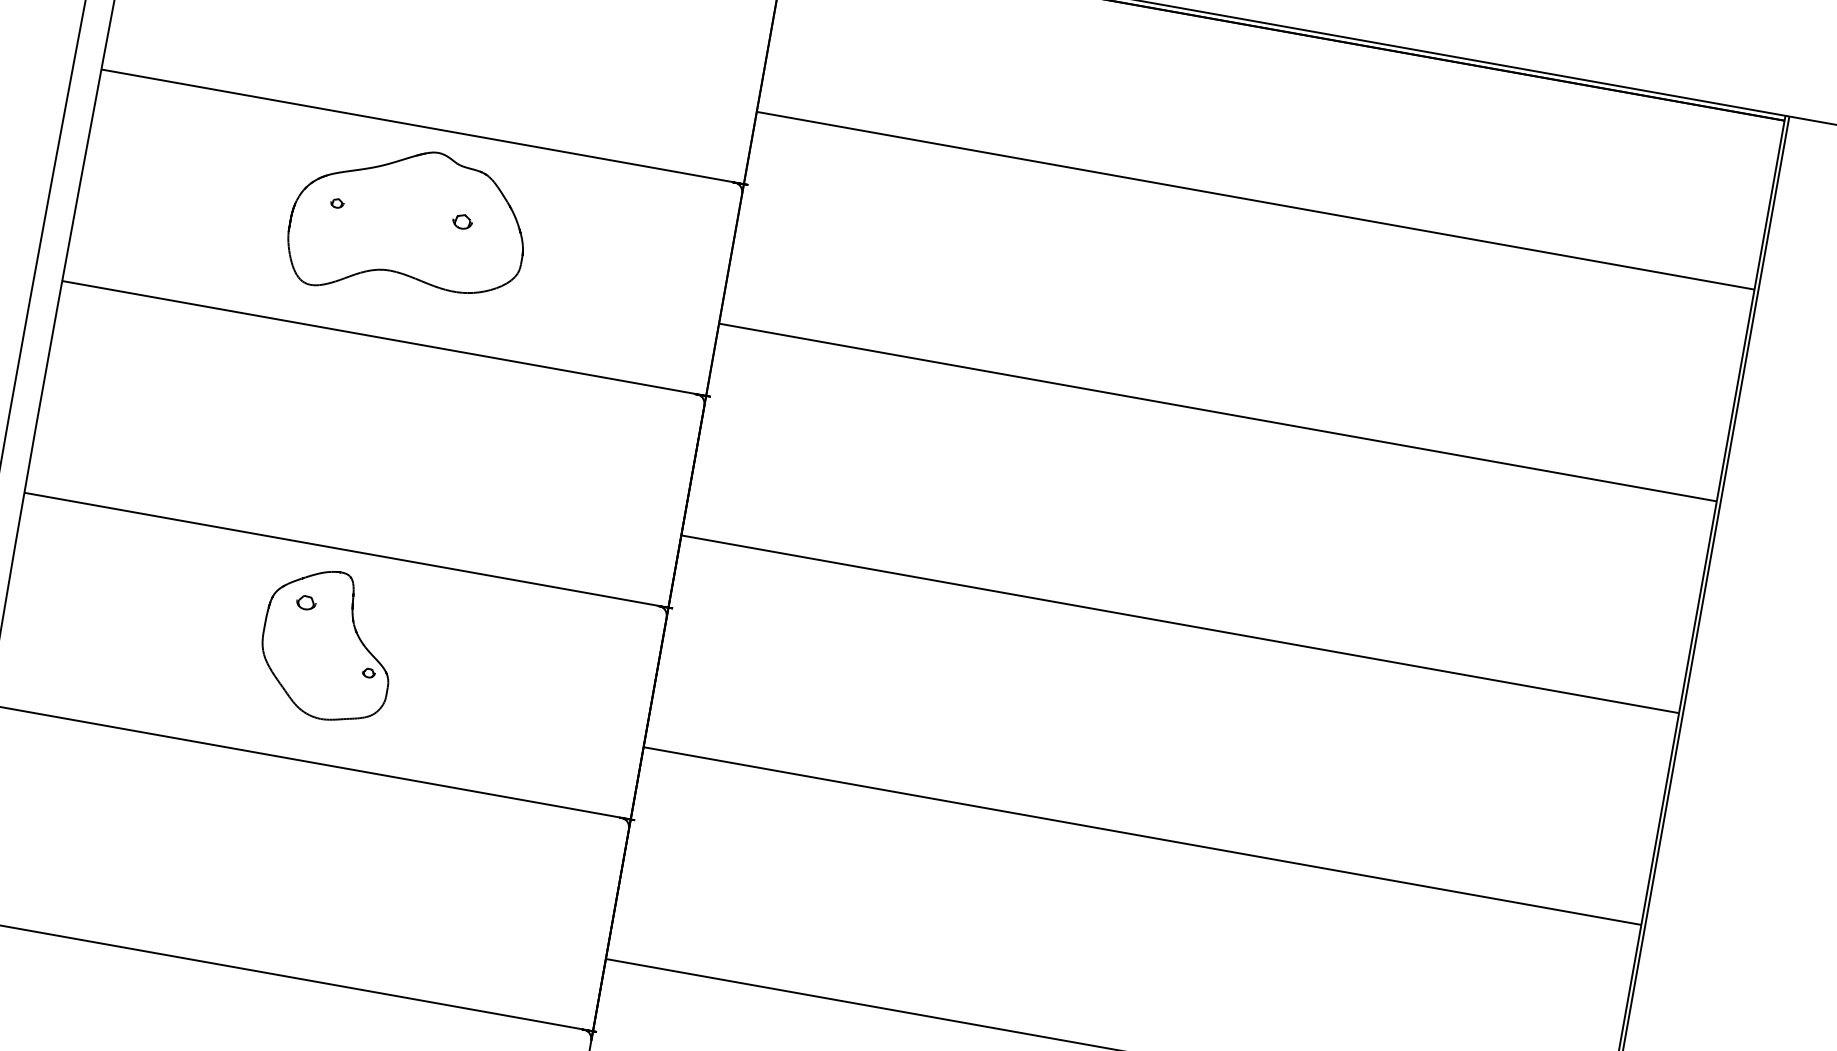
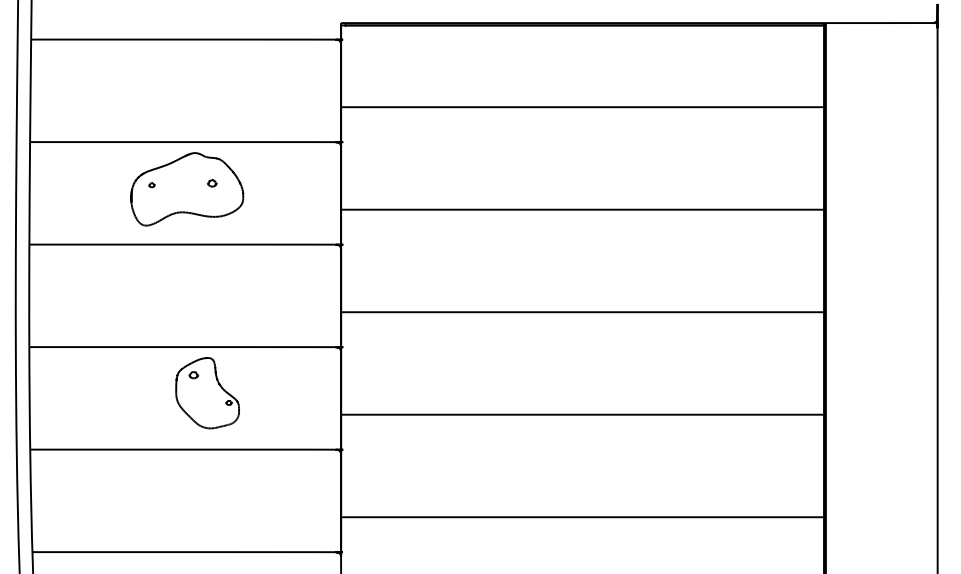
part: (327, 645) -> (207, 393), moved

